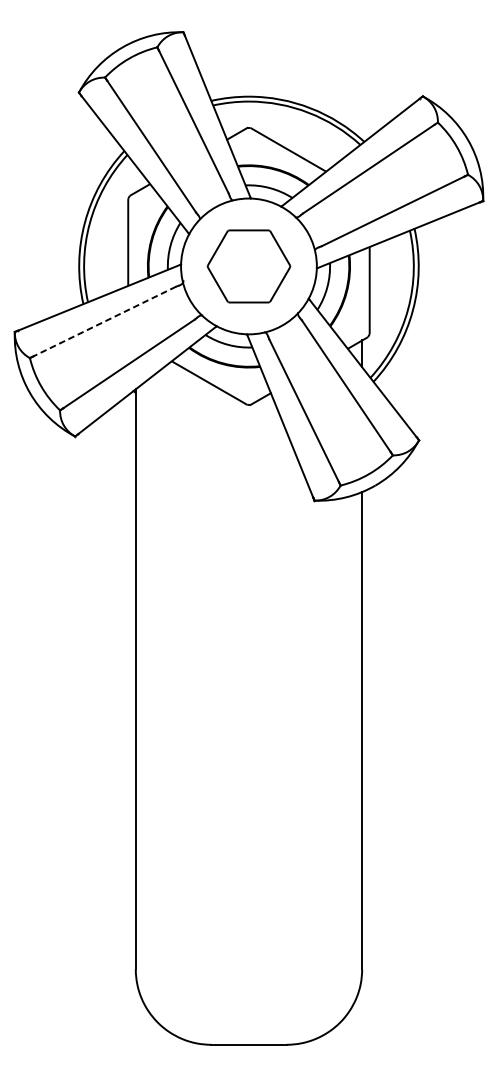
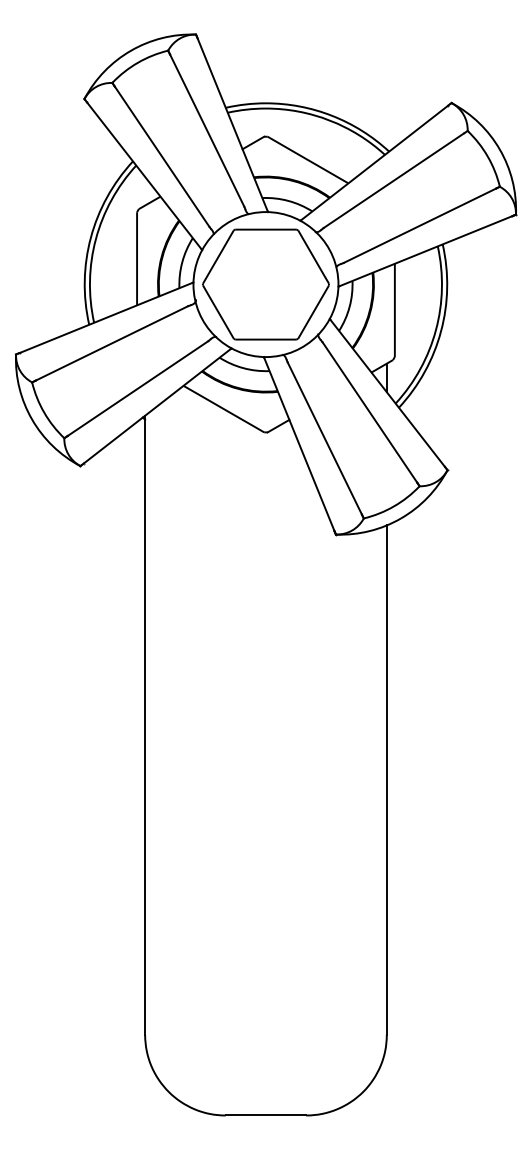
part: (248, 266) -> (265, 284), size x1.43
line: (105, 321) -> (112, 343), dashed -> solid

